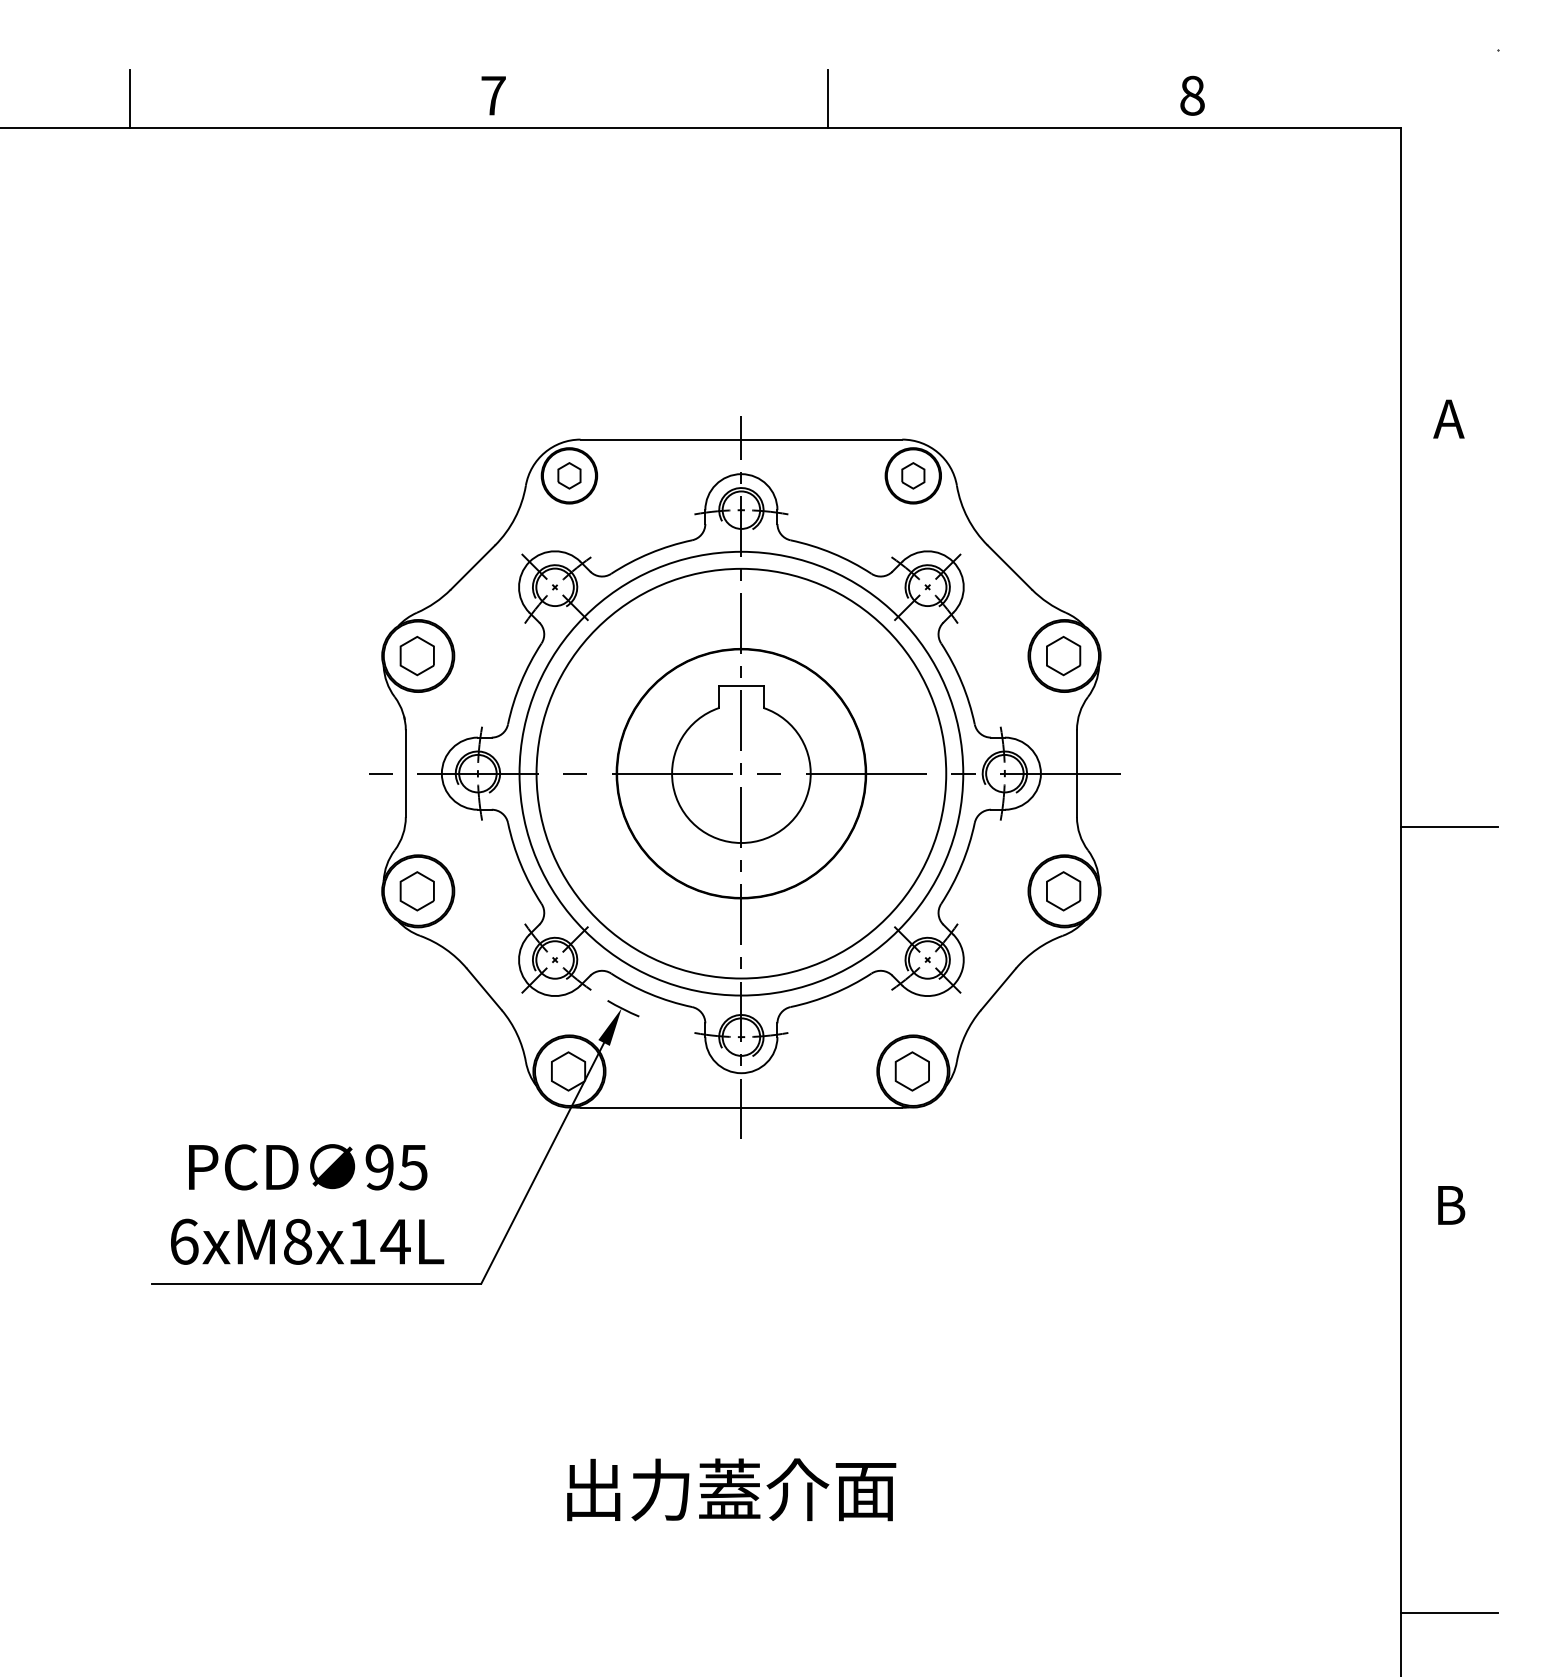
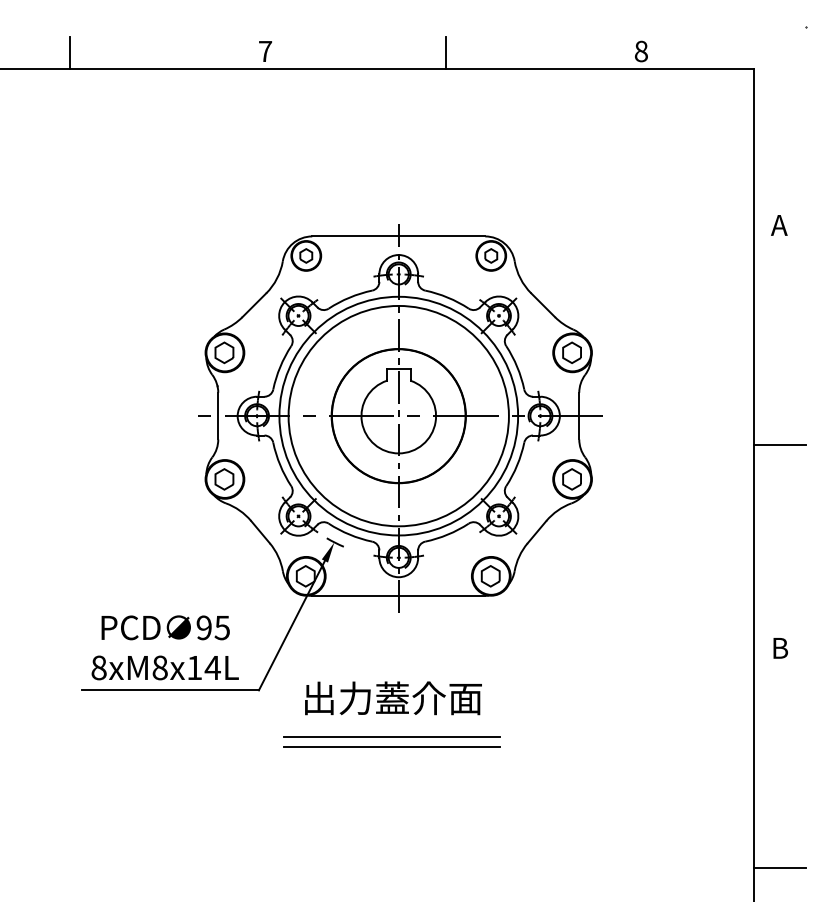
text: (183, 1241) -> (98, 667), 6xM8x14L -> 8xM8x14L
line: (727, 1369) -> (391, 736), added
line: (727, 1389) -> (391, 747), added
text: (731, 1490) -> (393, 698), moved

